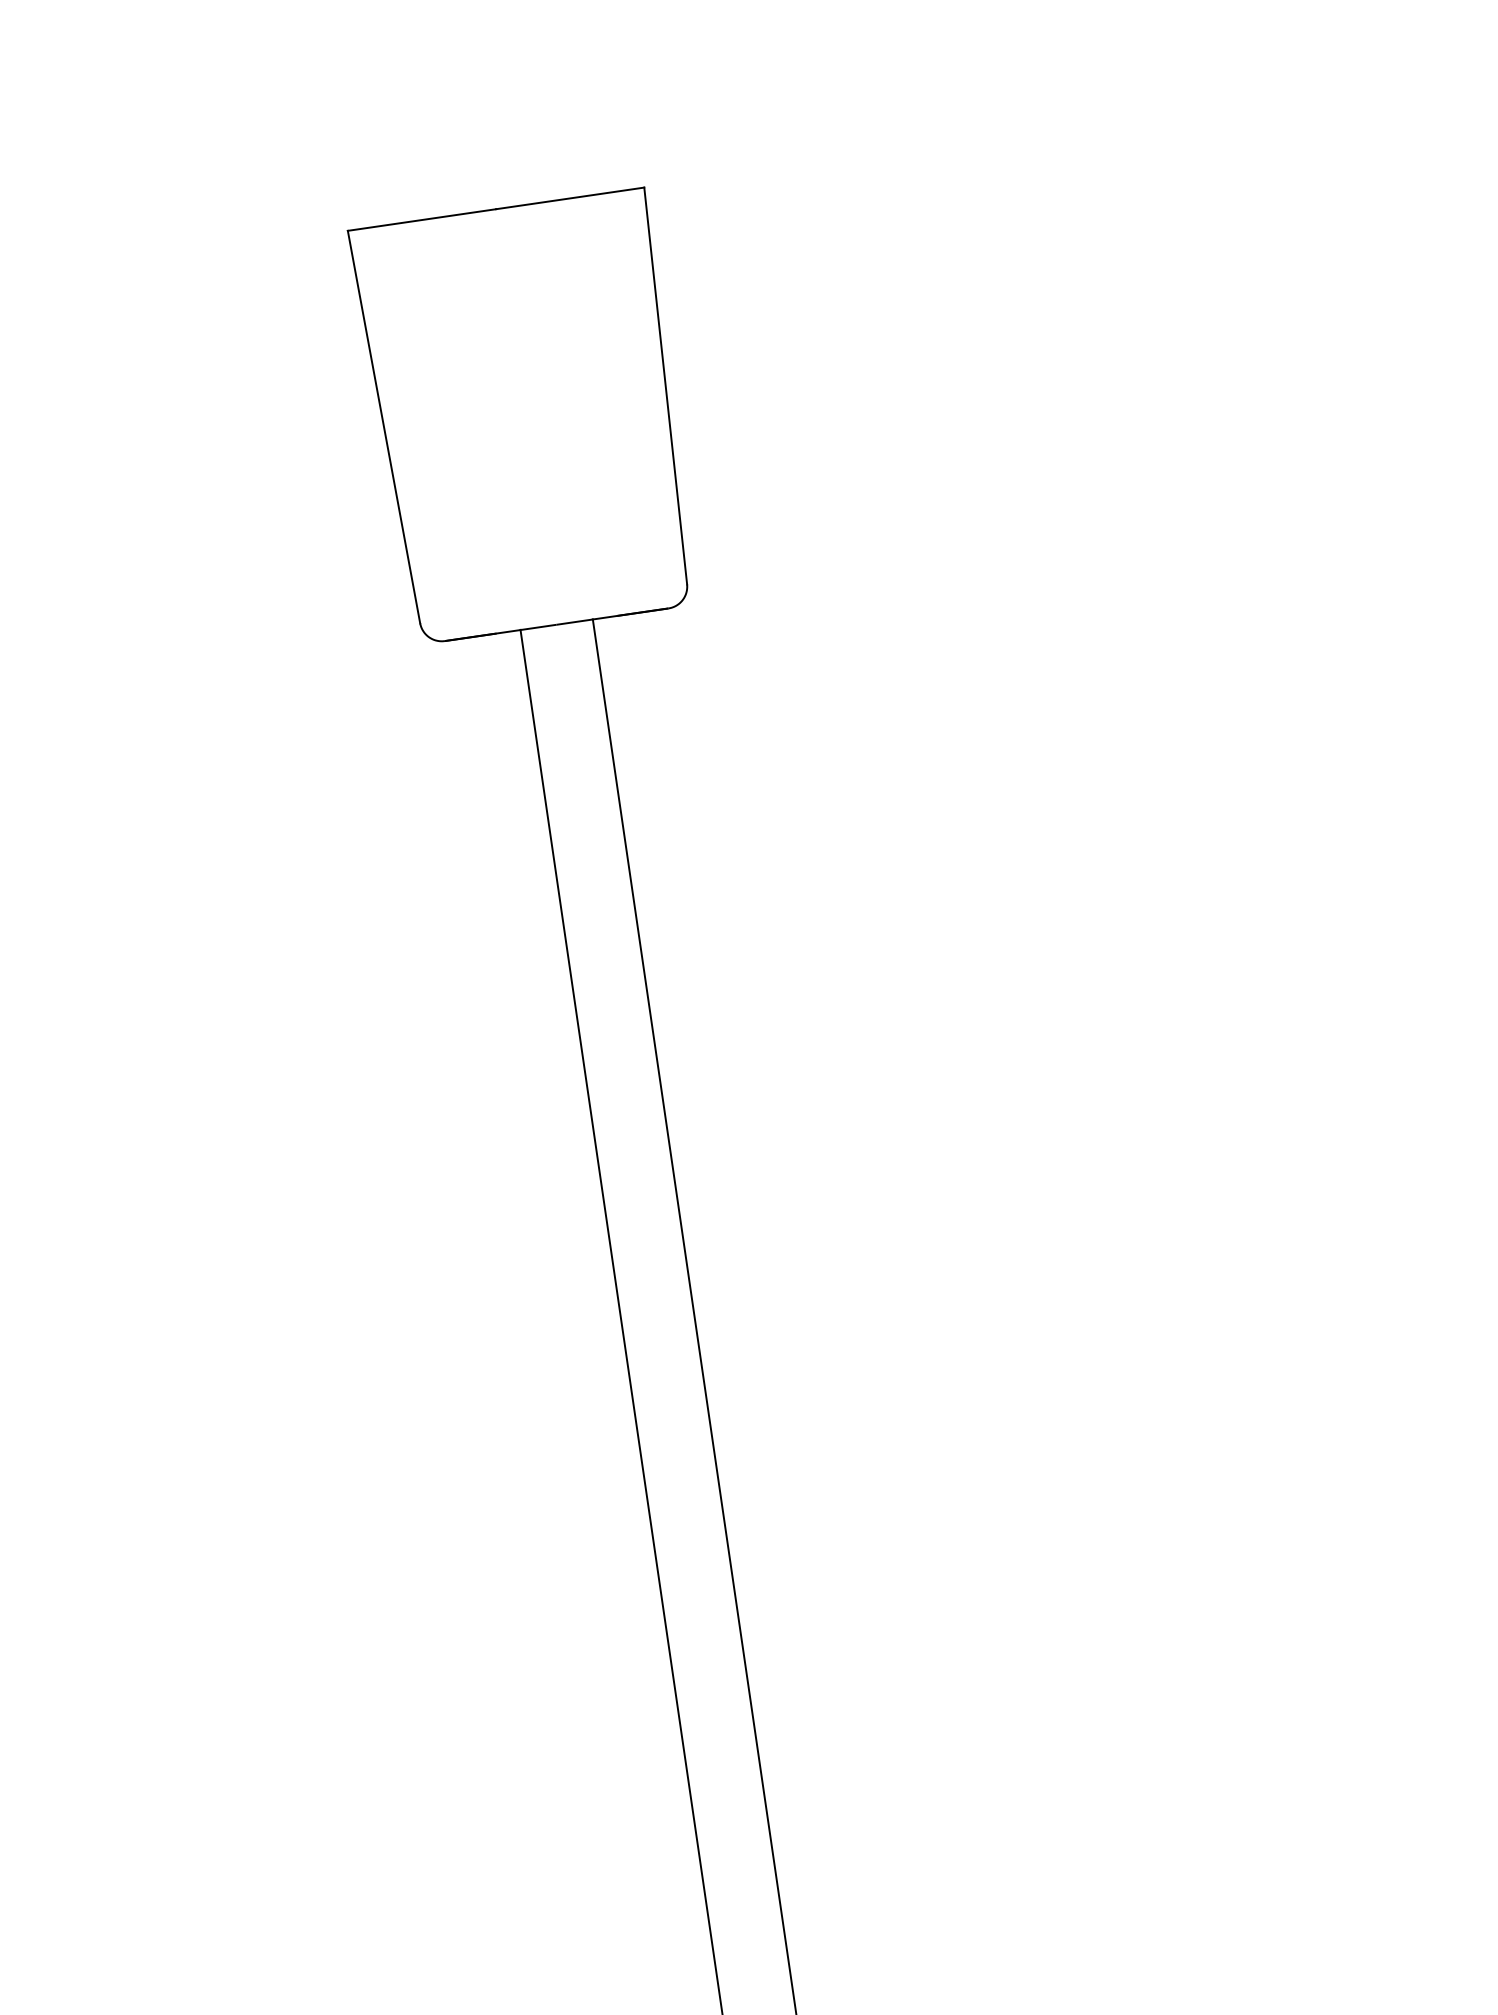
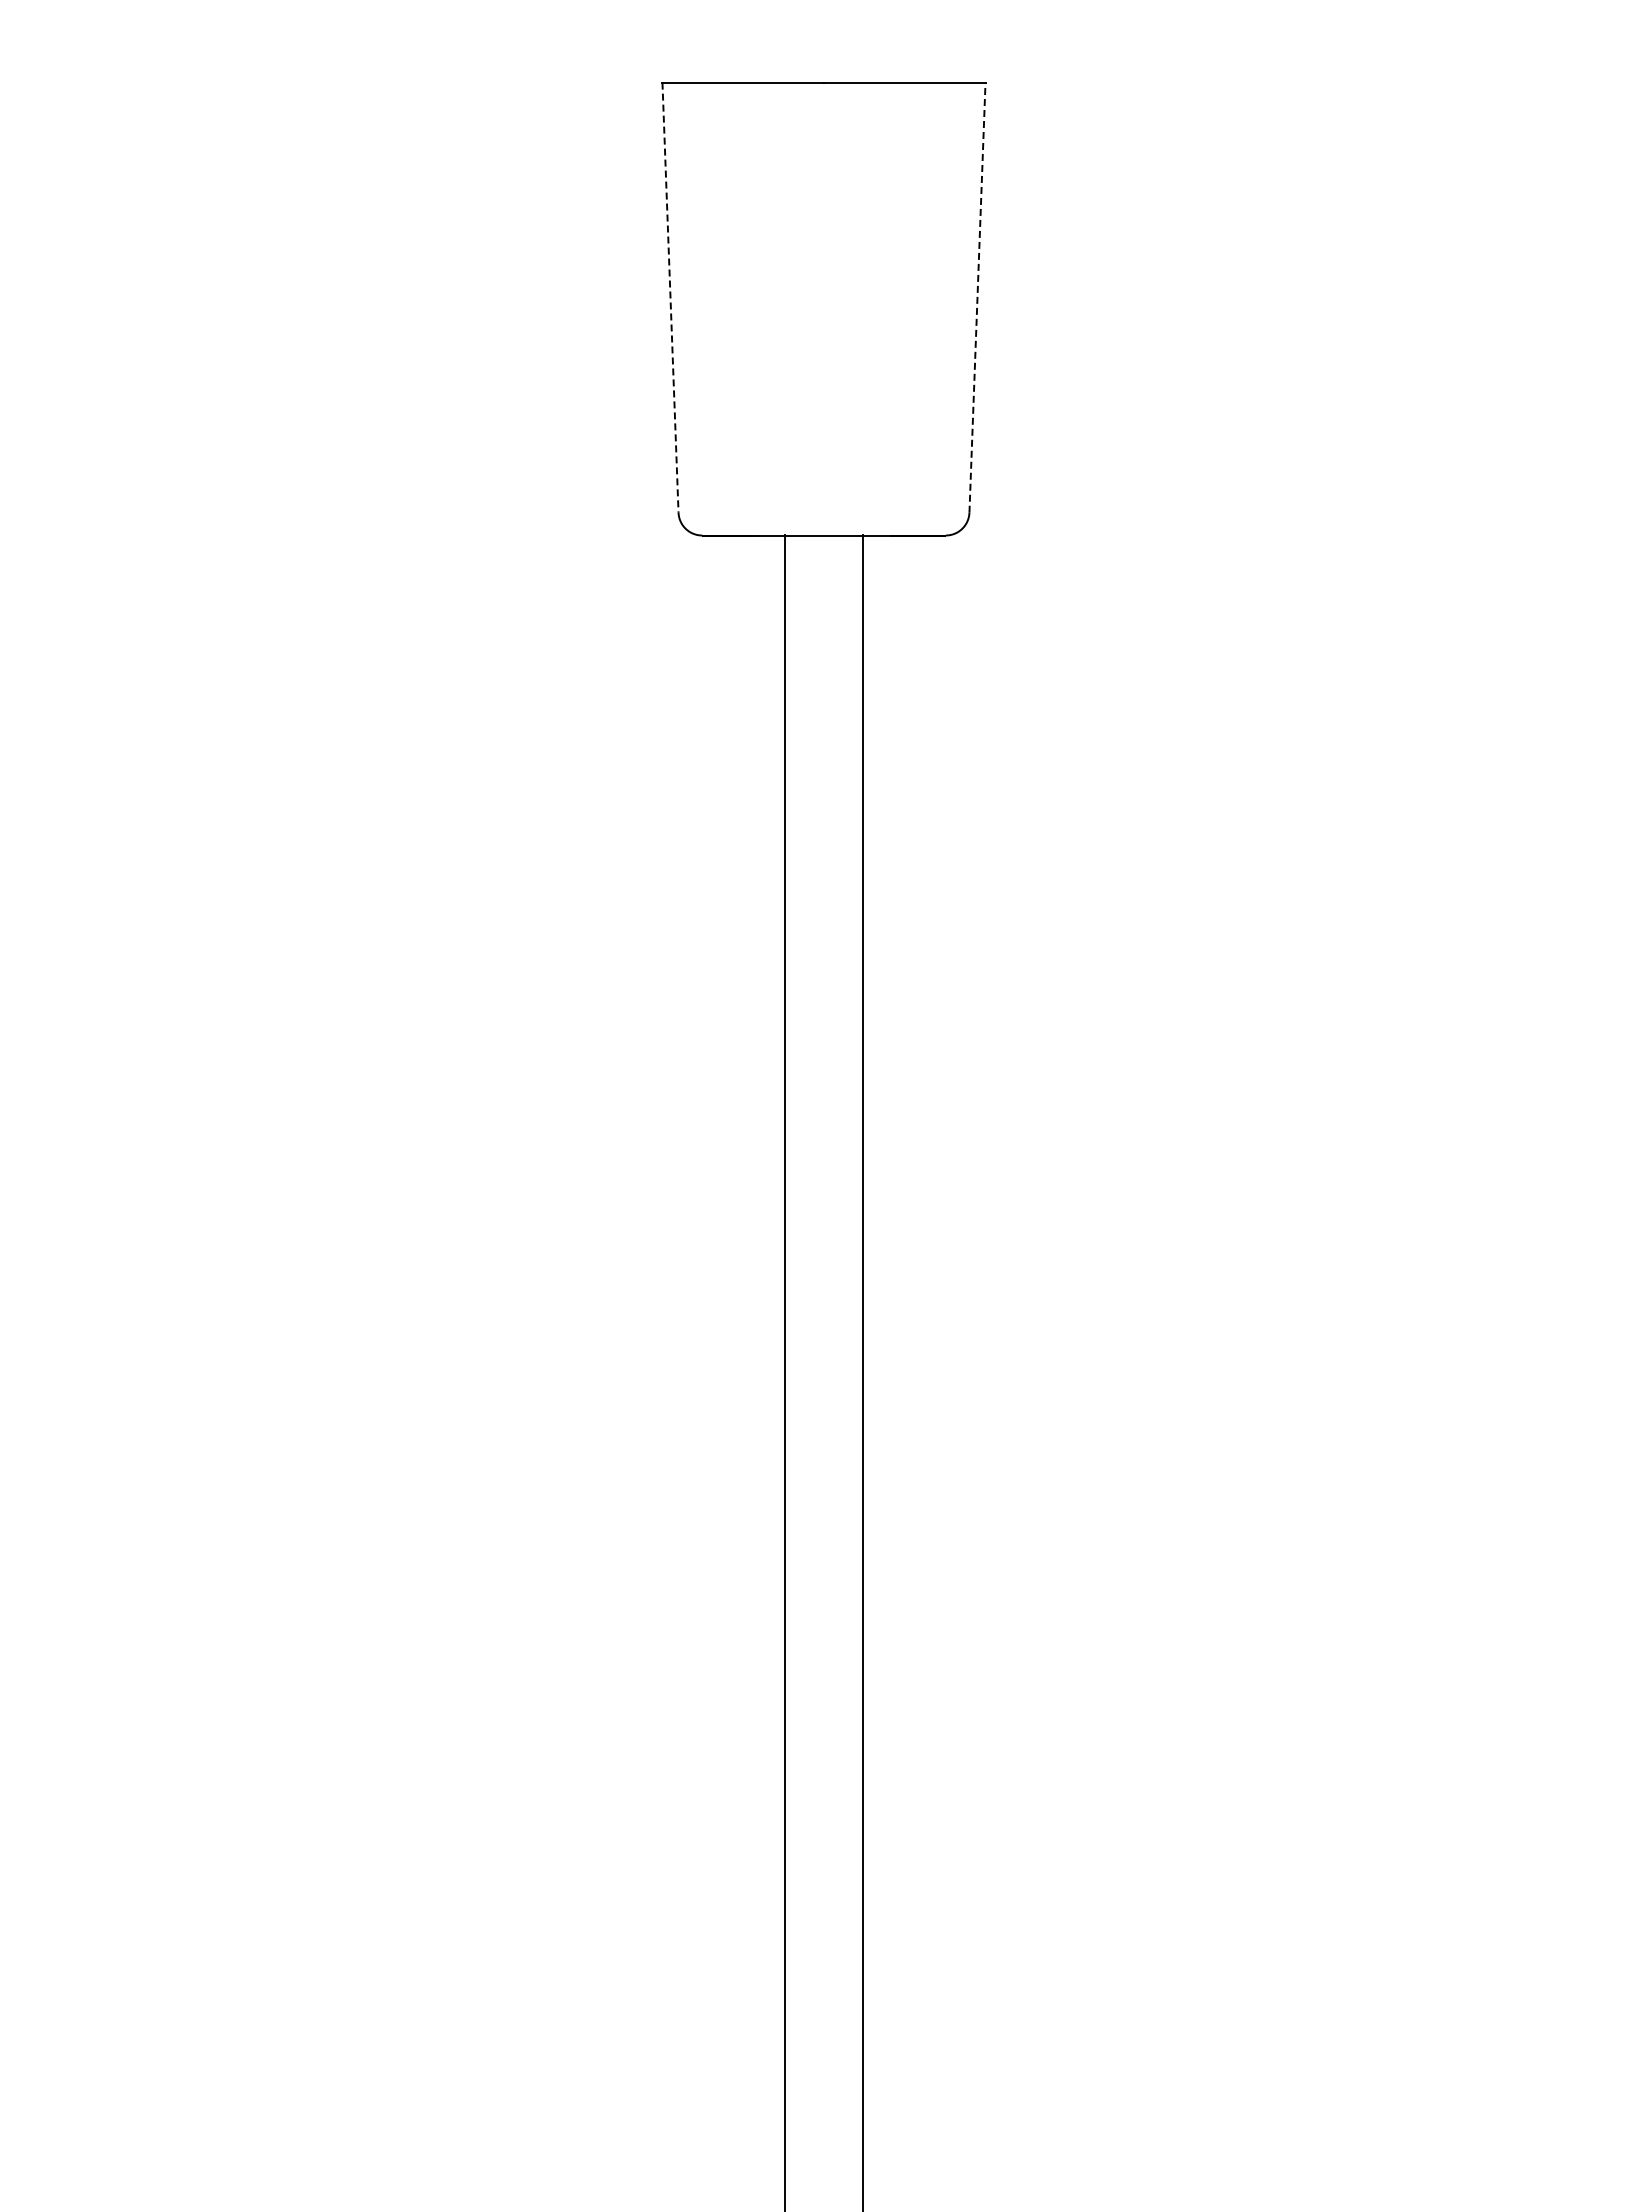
line: (665, 385) -> (977, 297), solid -> dashed
line: (384, 427) -> (670, 298), solid -> dashed

